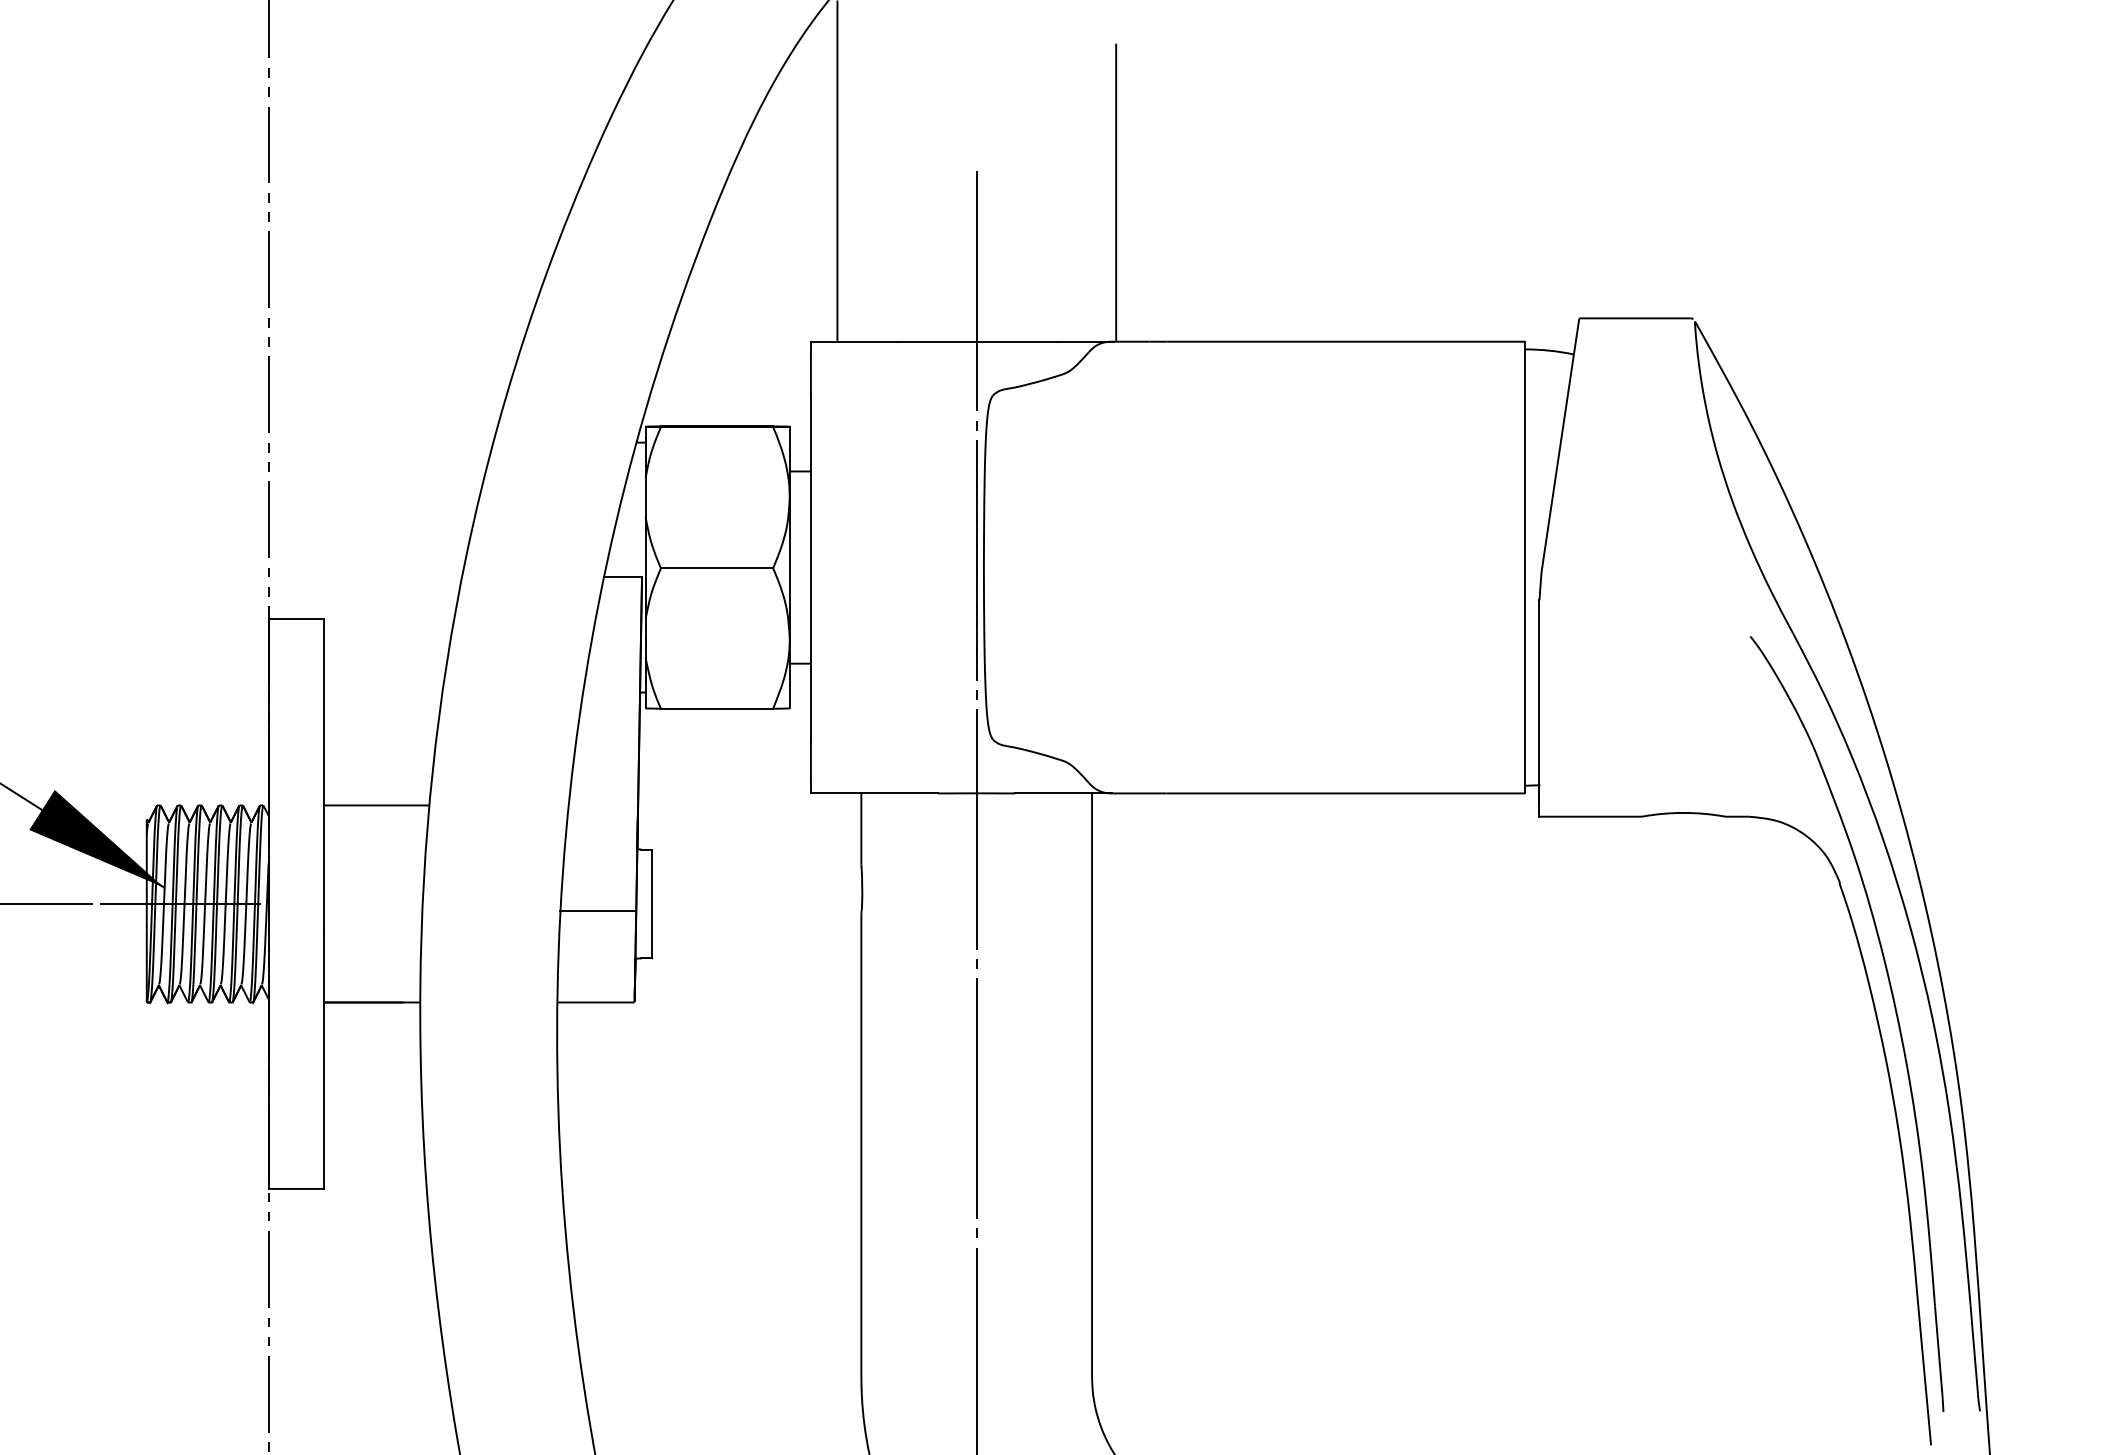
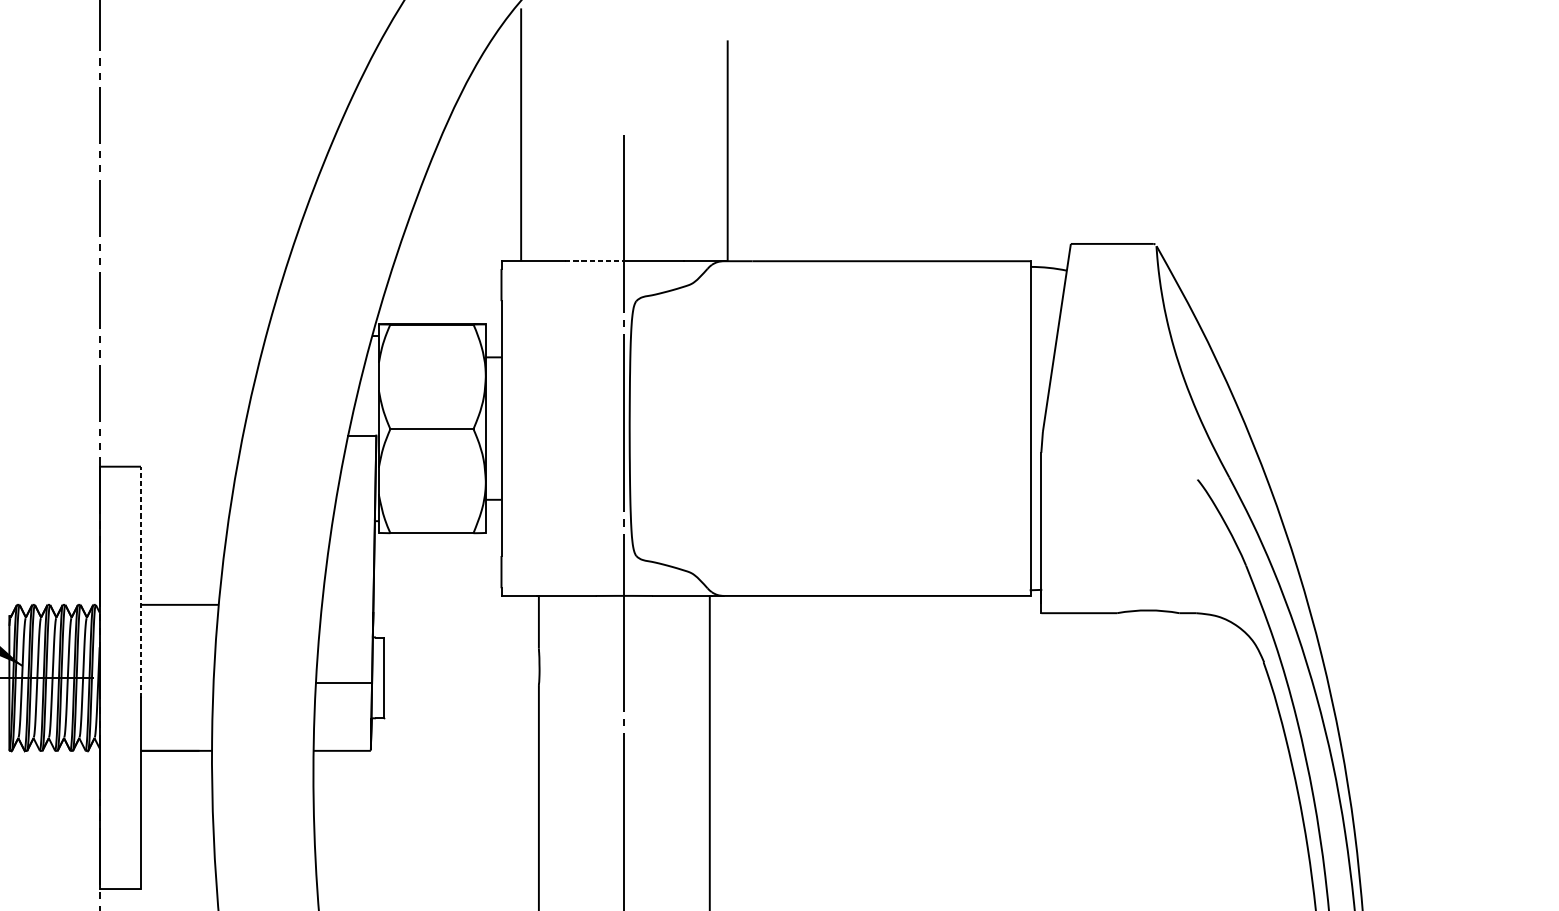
line: (936, 341) -> (594, 261), solid -> dashed
line: (324, 774) -> (141, 581), solid -> dashed

